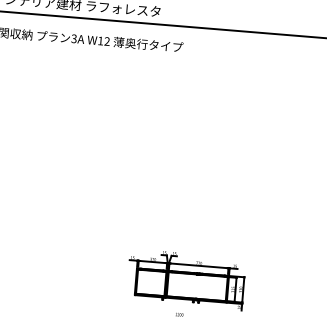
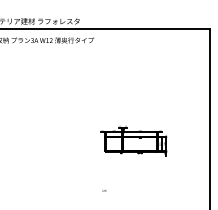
part: (186, 279) -> (133, 140), moved

